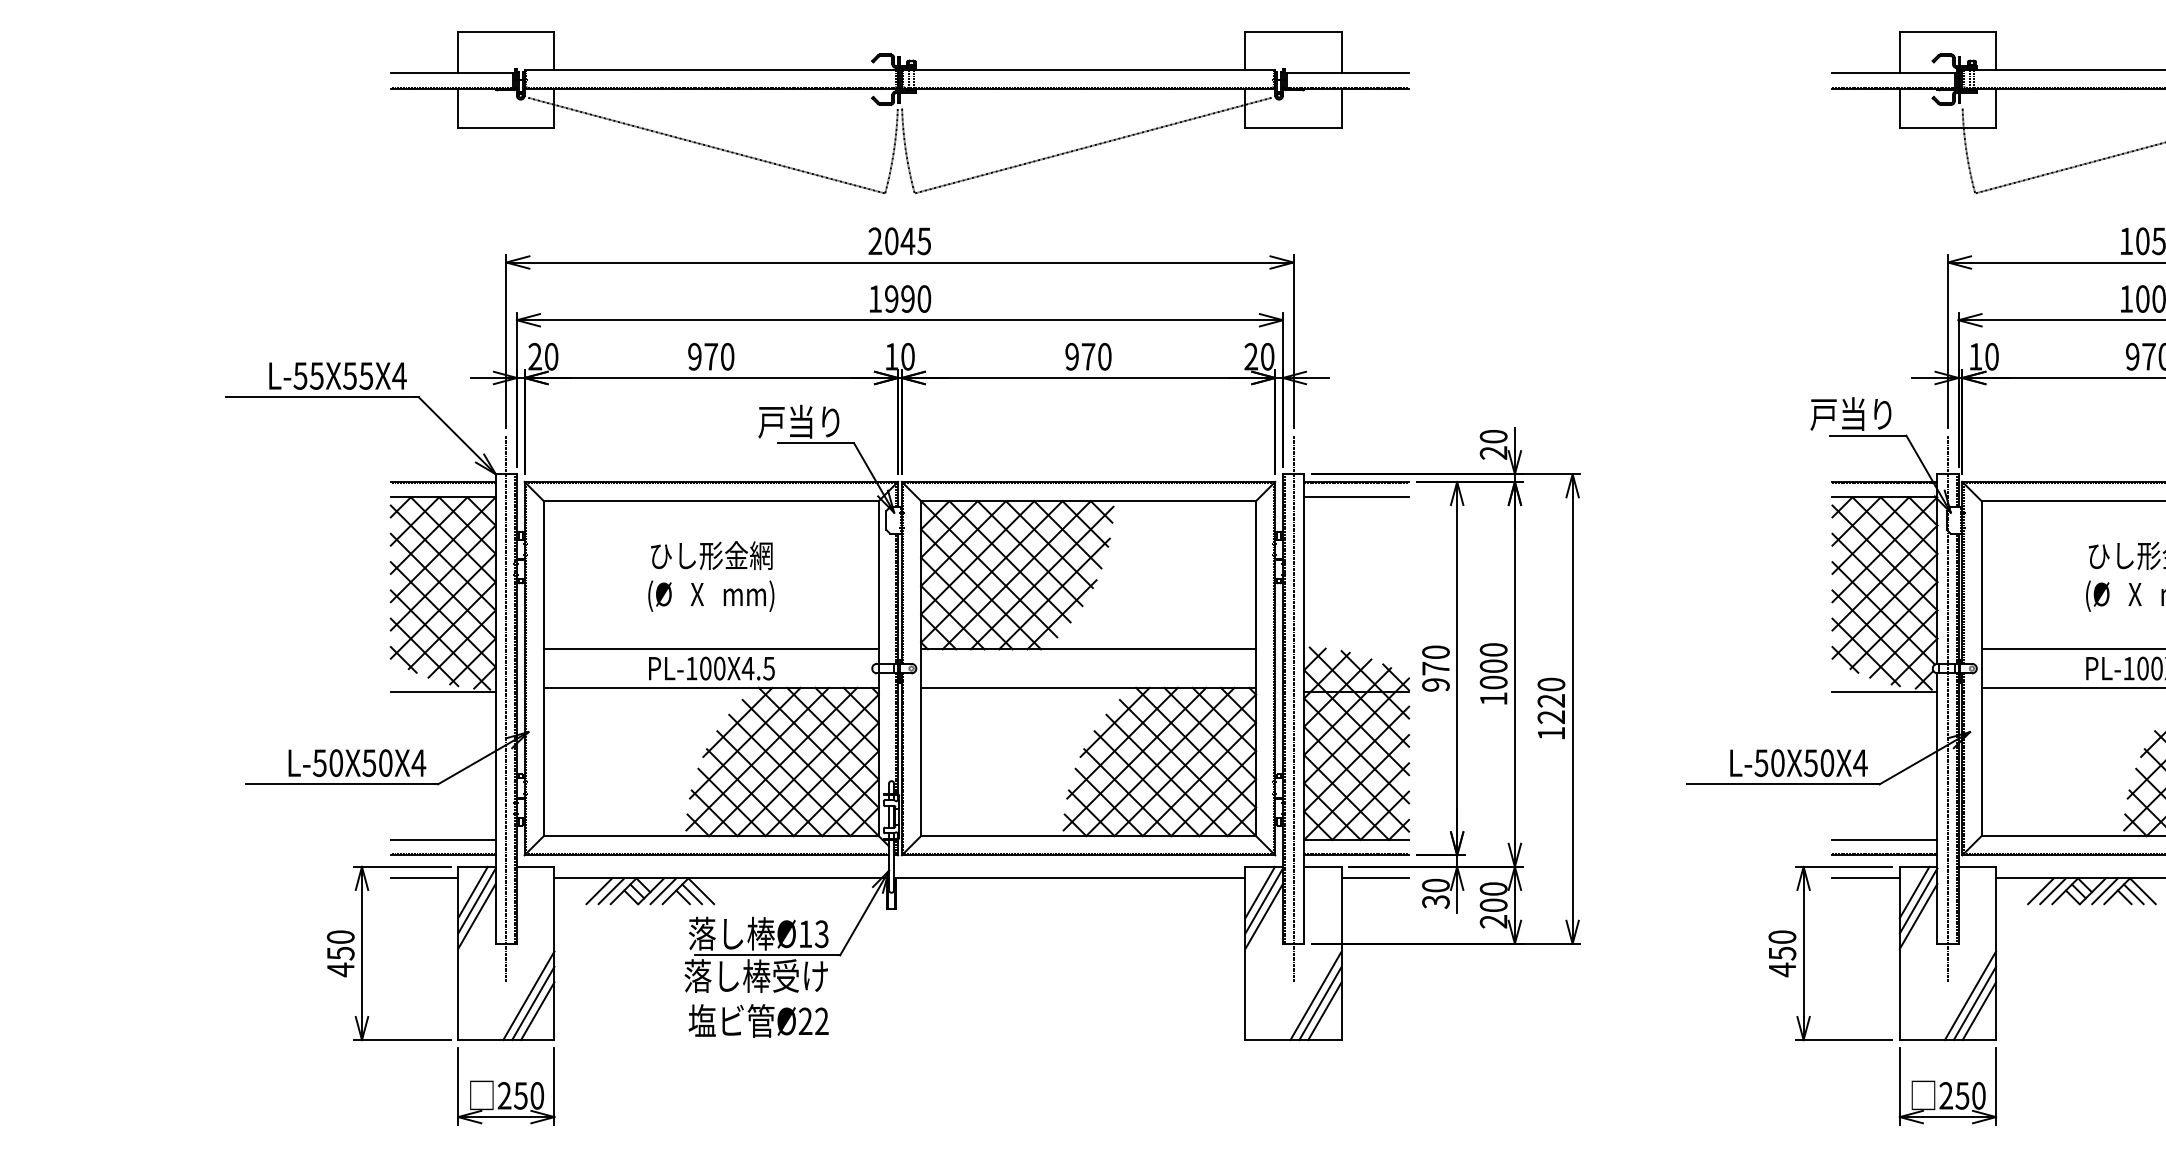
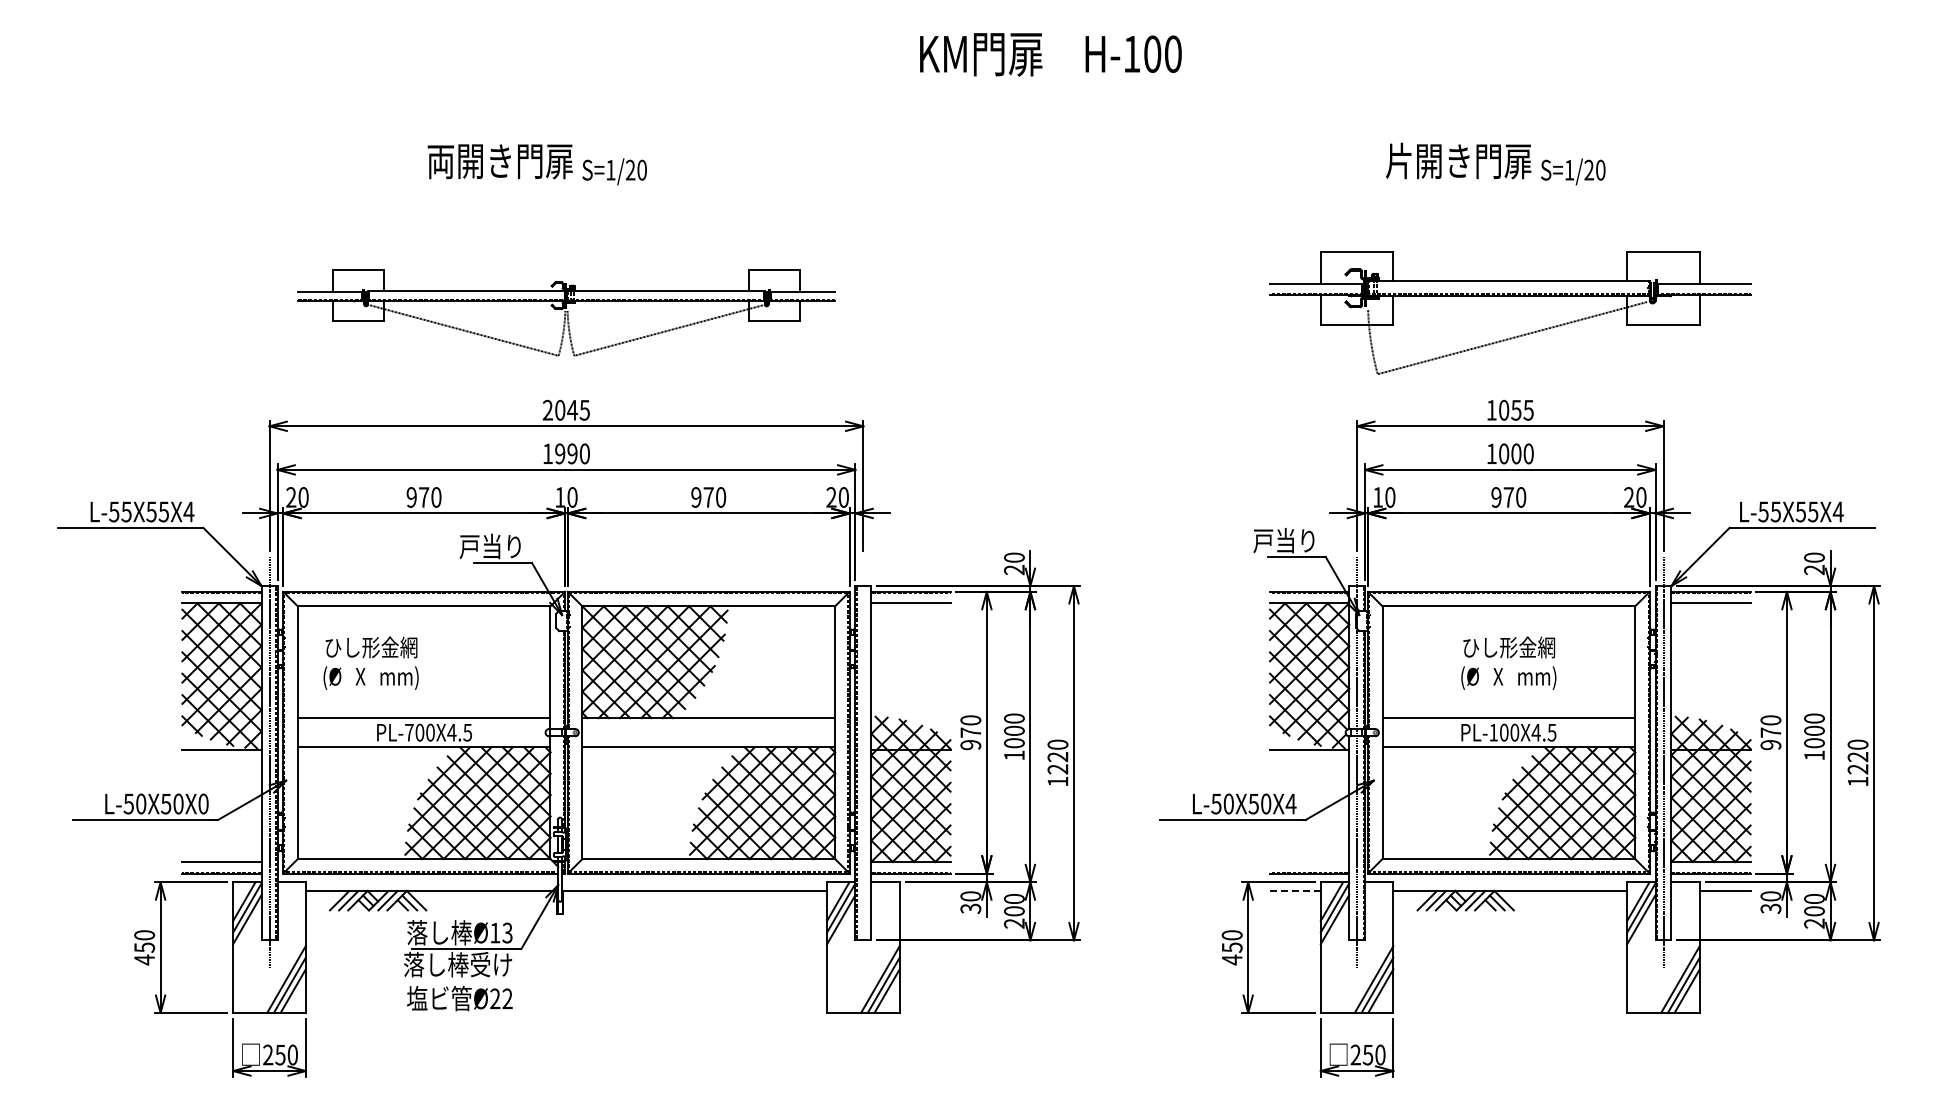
part: (900, 111) -> (566, 312), size x0.7
text: (710, 575) -> (370, 662), moved
text: (691, 668) -> (409, 732), PL-100X4.5 -> PL-700X4.5
line: (1293, 709) -> (863, 763), removed
text: (418, 762) -> (203, 803), L-50X50X4 -> L-50X50X0
line: (1884, 839) -> (1309, 861), removed
line: (424, 877) -> (207, 890), removed
line: (1374, 877) -> (924, 890), removed
line: (1866, 877) -> (1295, 890), solid -> dashed

